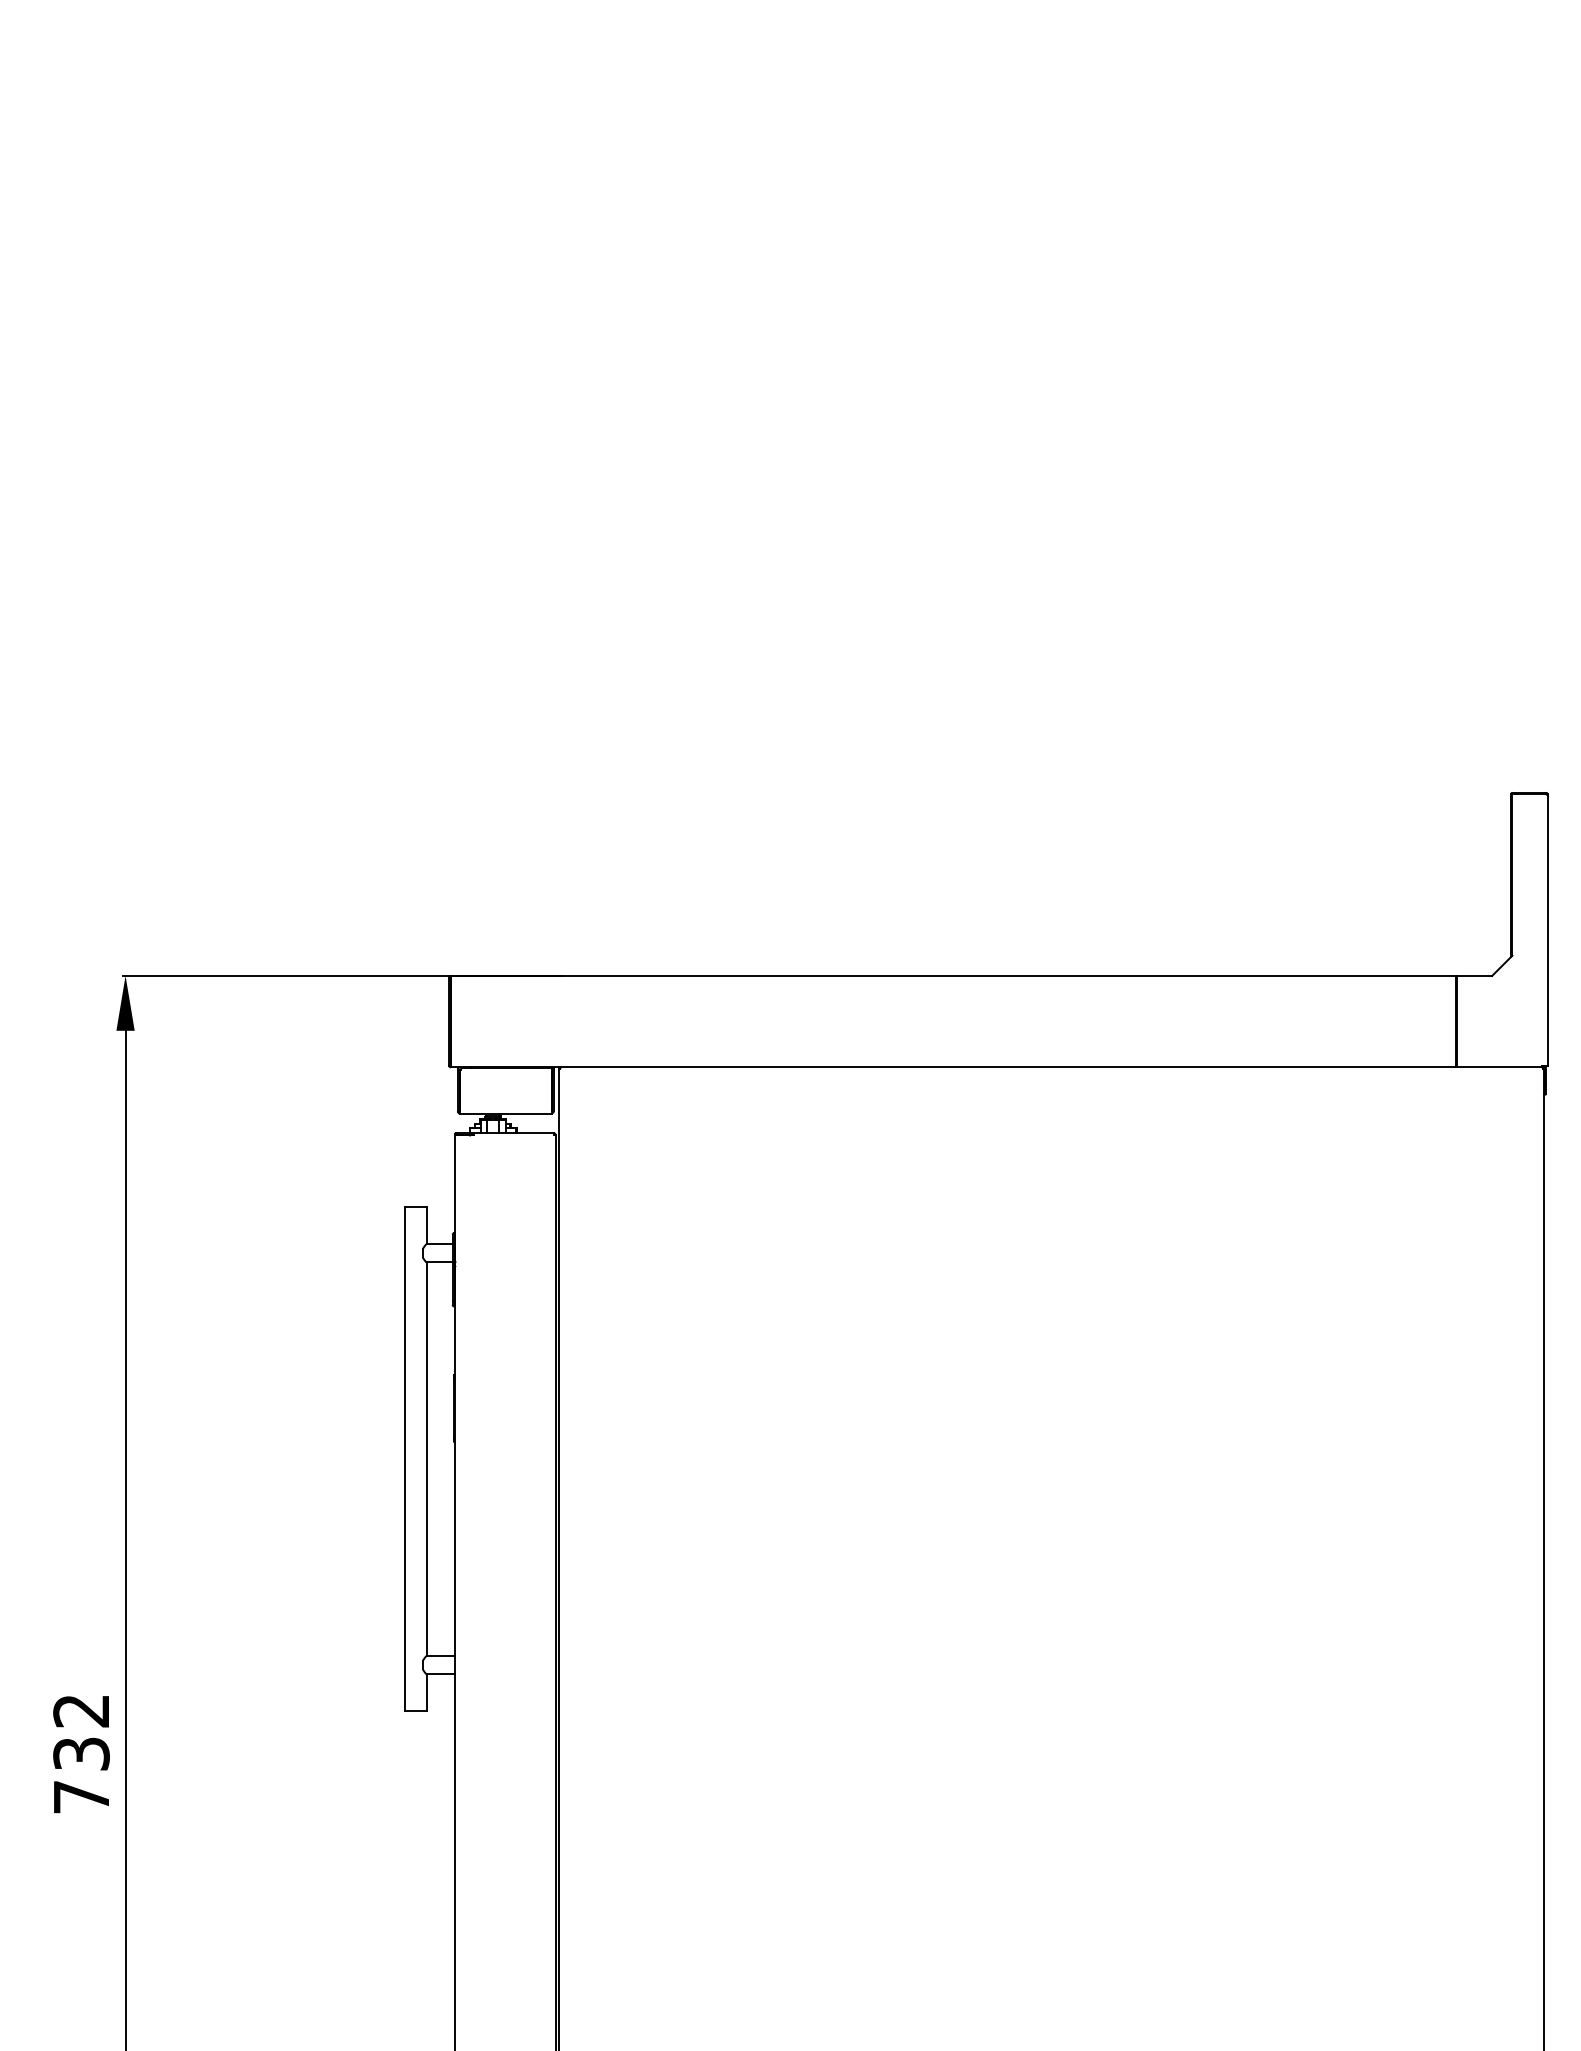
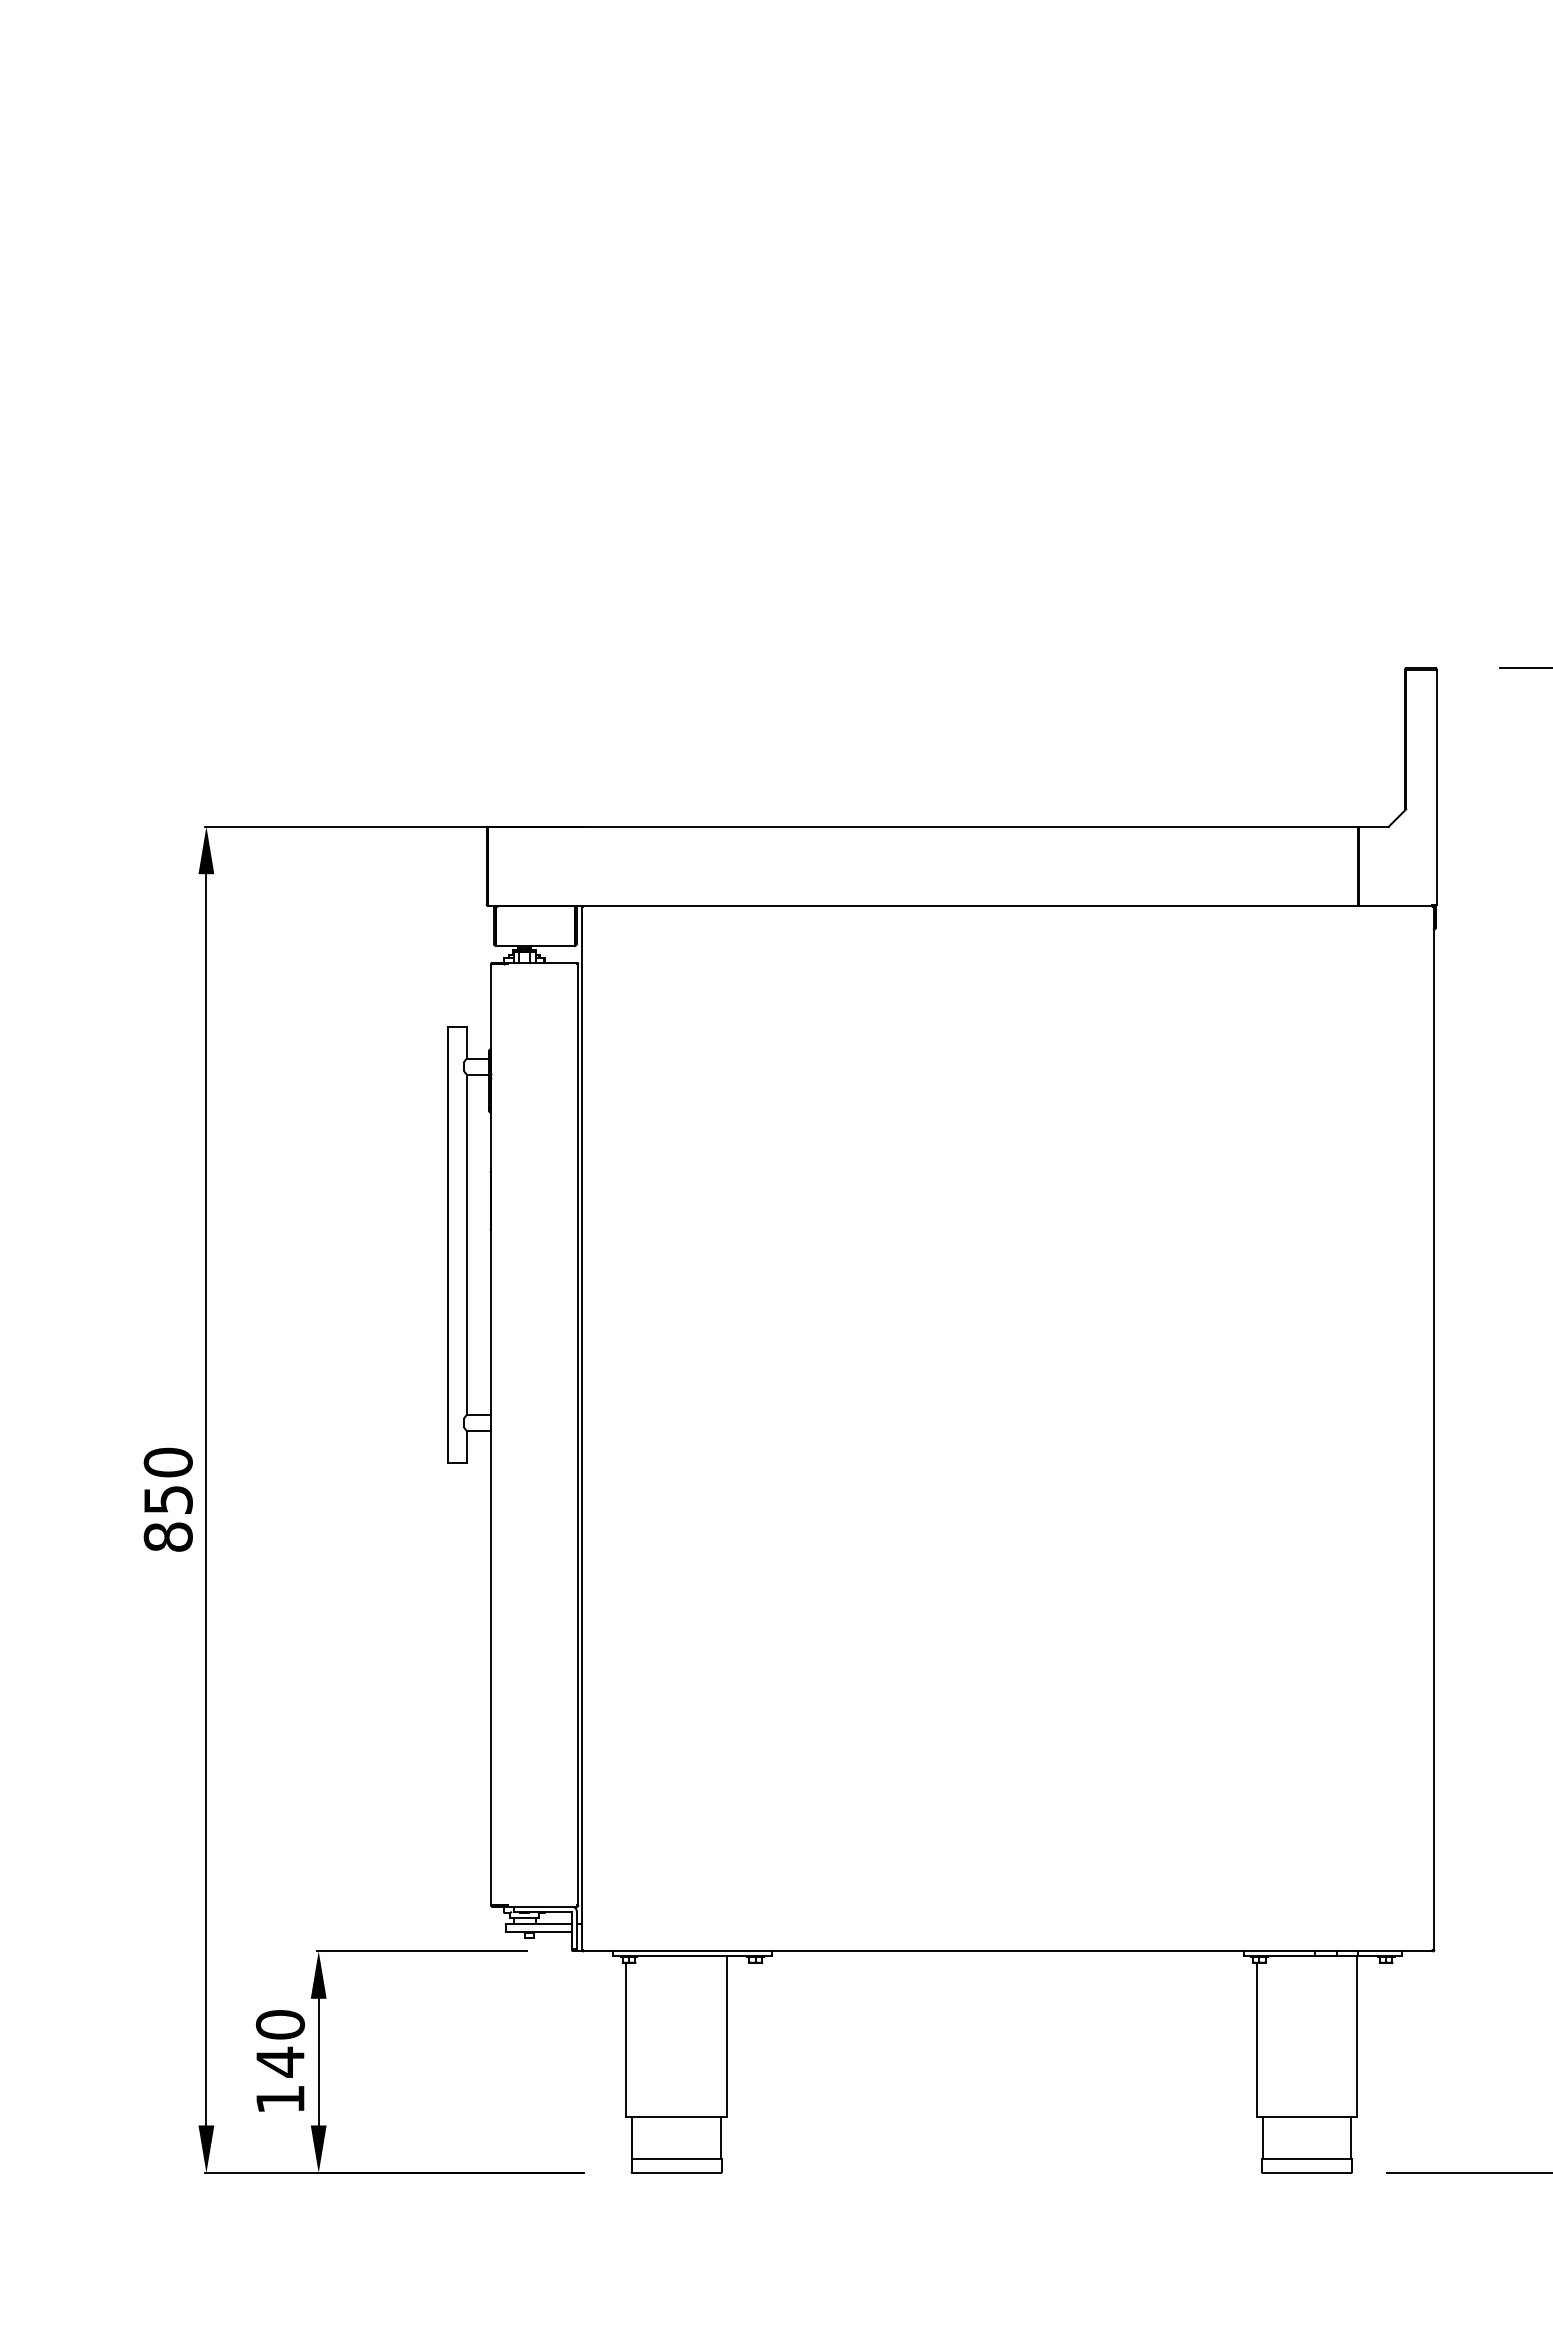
text: (80, 1753) -> (167, 1499), 732 -> 850

